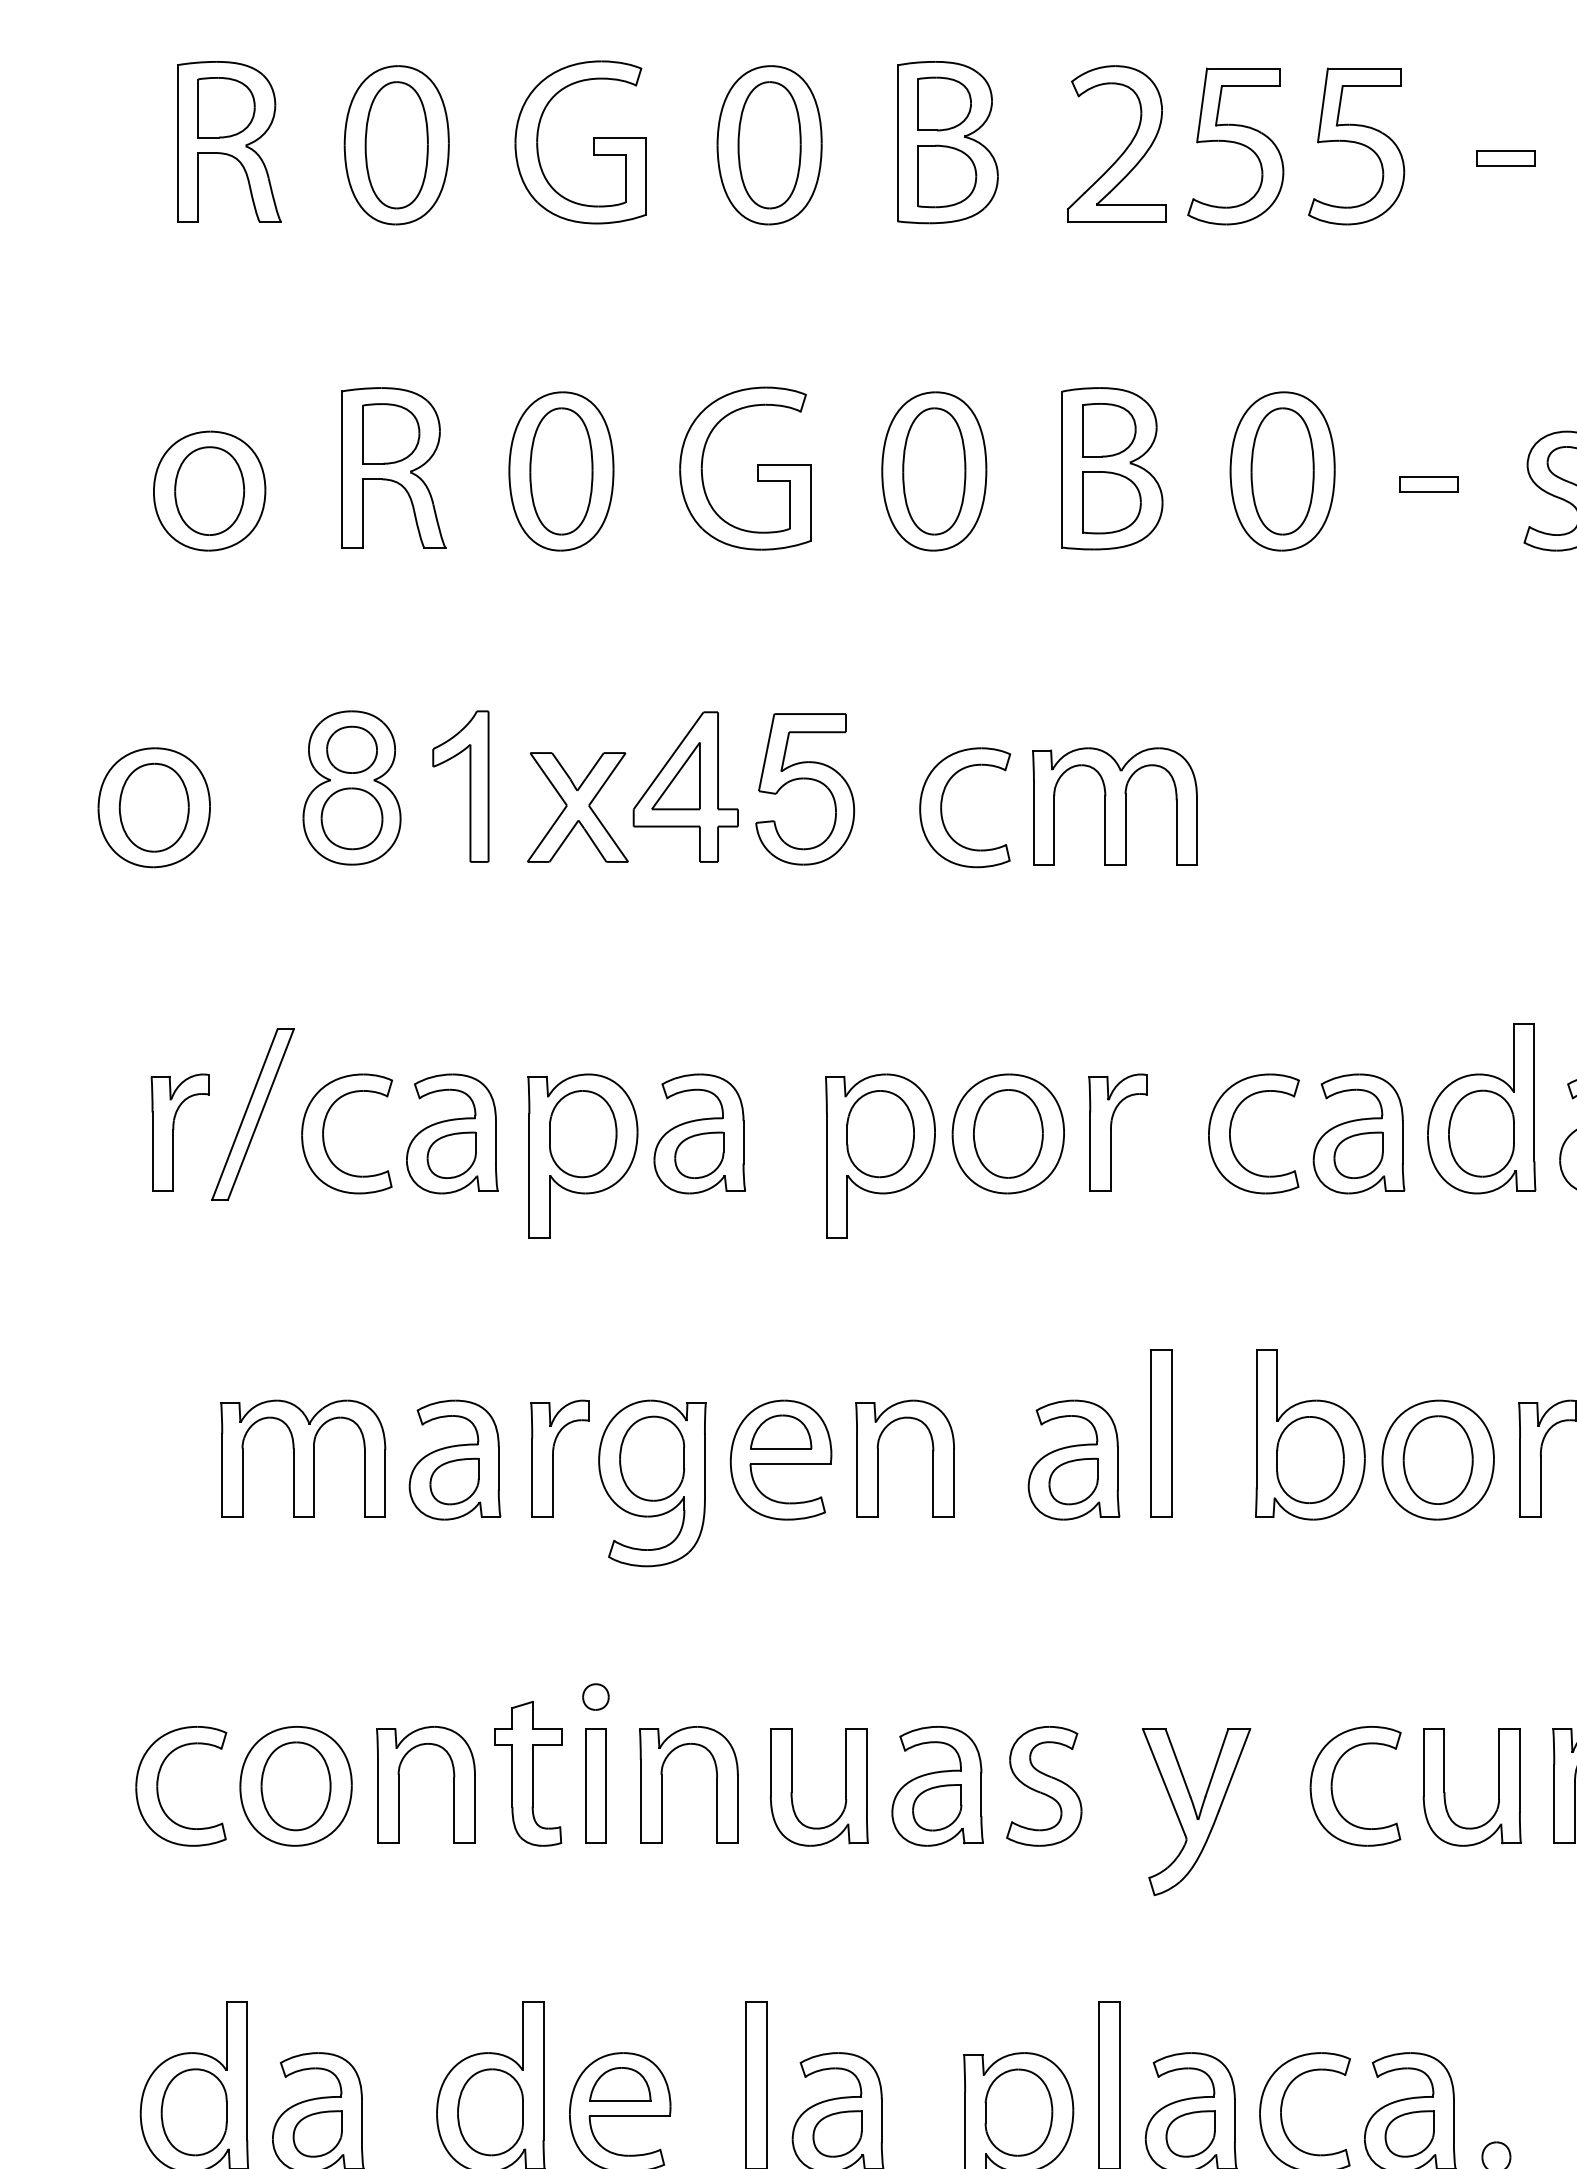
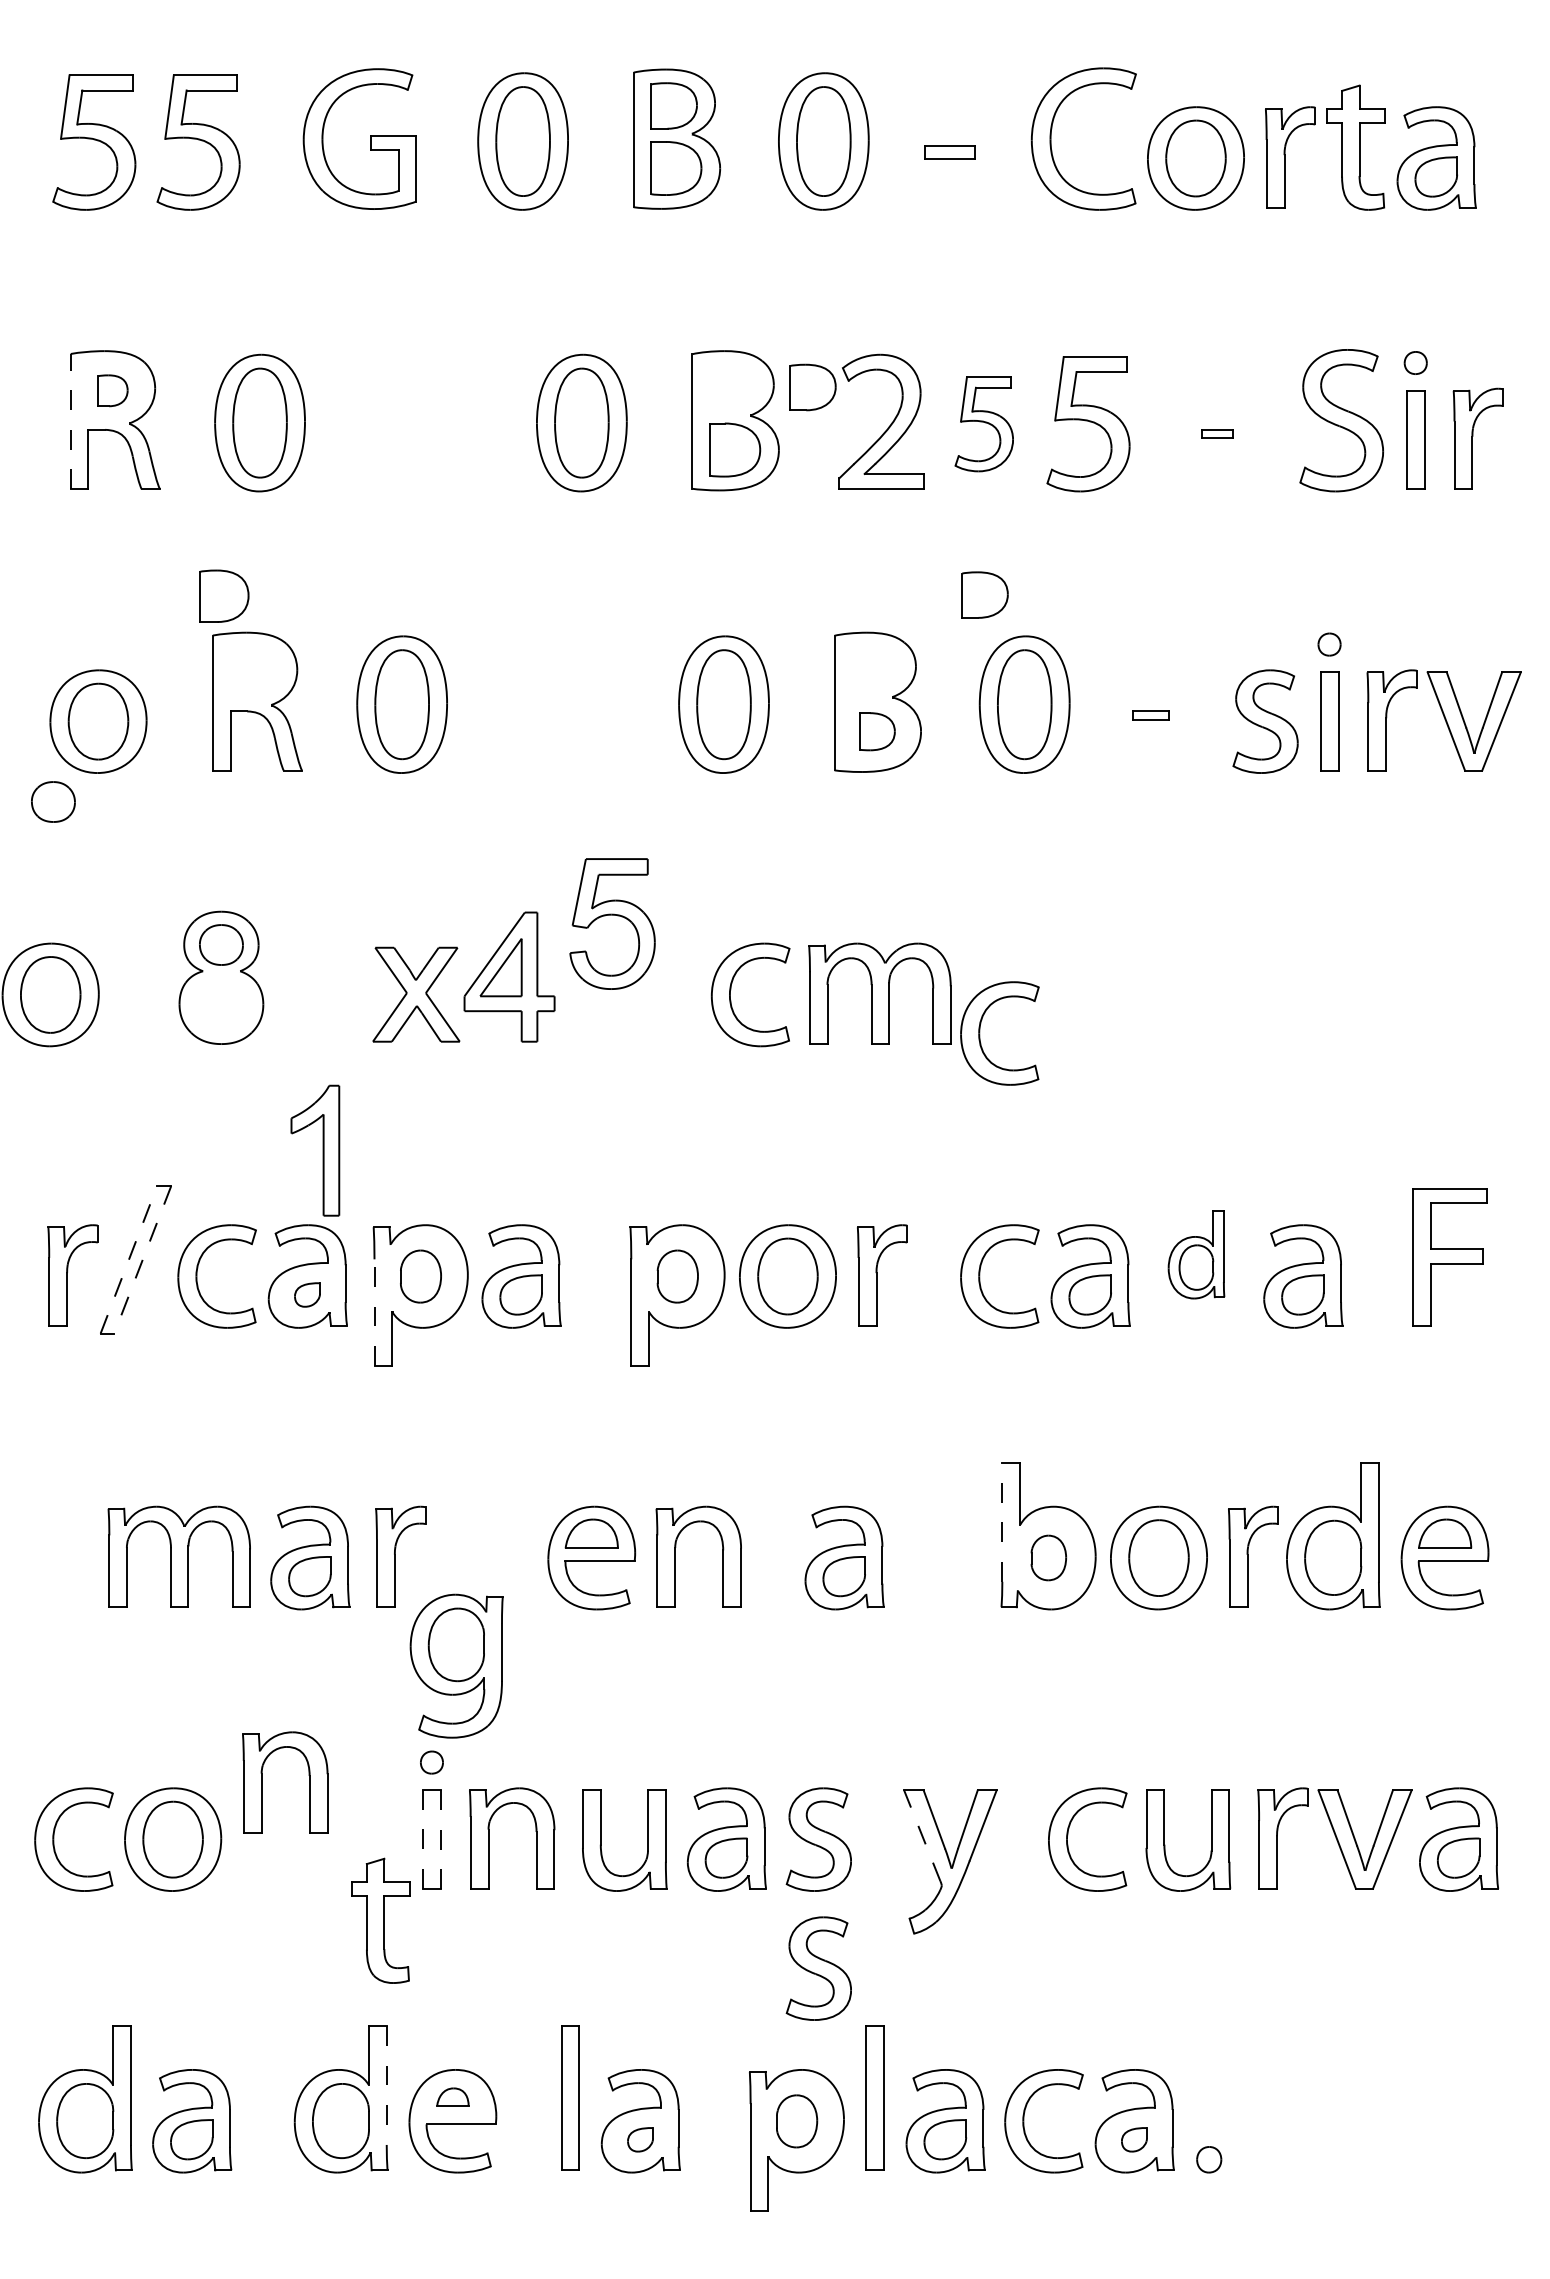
part: (944, 104) -> (812, 387), moved
part: (225, 107) -> (112, 390), size x0.6
part: (593, 142) -> (429, 420), removed
line: (177, 143) -> (70, 421), solid -> dashed
part: (1236, 146) -> (984, 424), size x0.7
part: (1506, 158) -> (1217, 434), size x0.6
part: (1108, 429) -> (984, 594), moved
part: (391, 433) -> (224, 595), moved
part: (757, 468) -> (571, 702), removed
part: (1428, 484) -> (1150, 715), size x0.7
part: (1112, 502) -> (877, 731), size x0.7
part: (157, 583) -> (53, 801), added
part: (805, 779) -> (612, 915), moved
part: (469, 786) -> (322, 1150), moved
part: (352, 818) -> (221, 1004), removed
part: (1231, 852) -> (980, 1033), added
part: (1481, 1108) -> (1196, 1254), size x0.6
line: (244, 1114) -> (128, 1259), solid -> dashed
line: (260, 1115) -> (142, 1260), solid -> dashed
part: (582, 1133) -> (420, 1276), size x0.7
part: (880, 1133) -> (677, 1276), size x0.7
part: (451, 1154) -> (307, 1294), size x0.6
line: (529, 1175) -> (374, 1312), solid -> dashed
line: (1256, 1417) -> (1002, 1521), solid -> dashed
part: (1160, 1432) -> (919, 1534), removed
part: (1310, 1459) -> (1048, 1557), size x0.6
part: (652, 1482) -> (456, 1665), moved
part: (528, 1773) -> (380, 1920), moved
line: (1164, 1781) -> (922, 1835), solid -> dashed
part: (399, 1784) -> (262, 1782), moved
line: (586, 1786) -> (423, 1839), solid -> dashed
line: (607, 1787) -> (441, 1840), solid -> dashed
part: (1043, 1935) -> (818, 1968), added
line: (543, 2071) -> (386, 2085), solid -> dashed
part: (619, 2083) -> (452, 2096), size x0.6
part: (1018, 2112) -> (796, 2121), size x0.7
part: (837, 2133) -> (640, 2139), size x0.6
part: (1409, 2133) -> (1134, 2139), size x0.6

